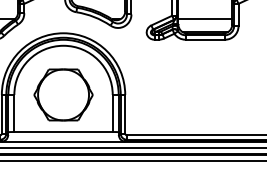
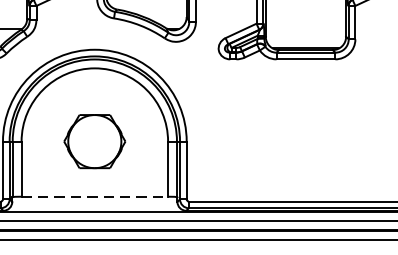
line: (205, 19) -> (306, 29), removed
part: (63, 94) -> (94, 140), size x0.7
line: (64, 131) -> (96, 195), solid -> dashed

